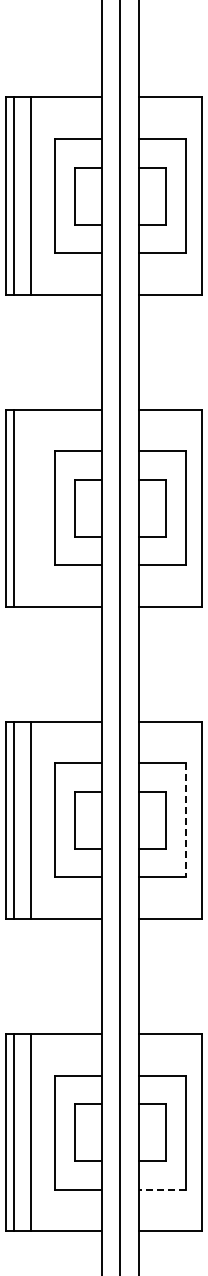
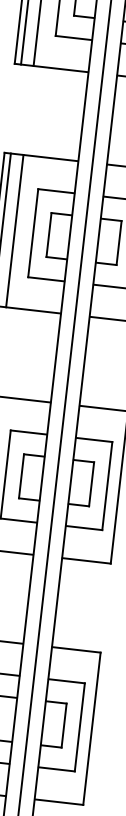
line: (30, 507) -> (14, 230), added
line: (186, 820) -> (107, 486), dashed -> solid
line: (162, 1189) -> (56, 769), dashed -> solid

